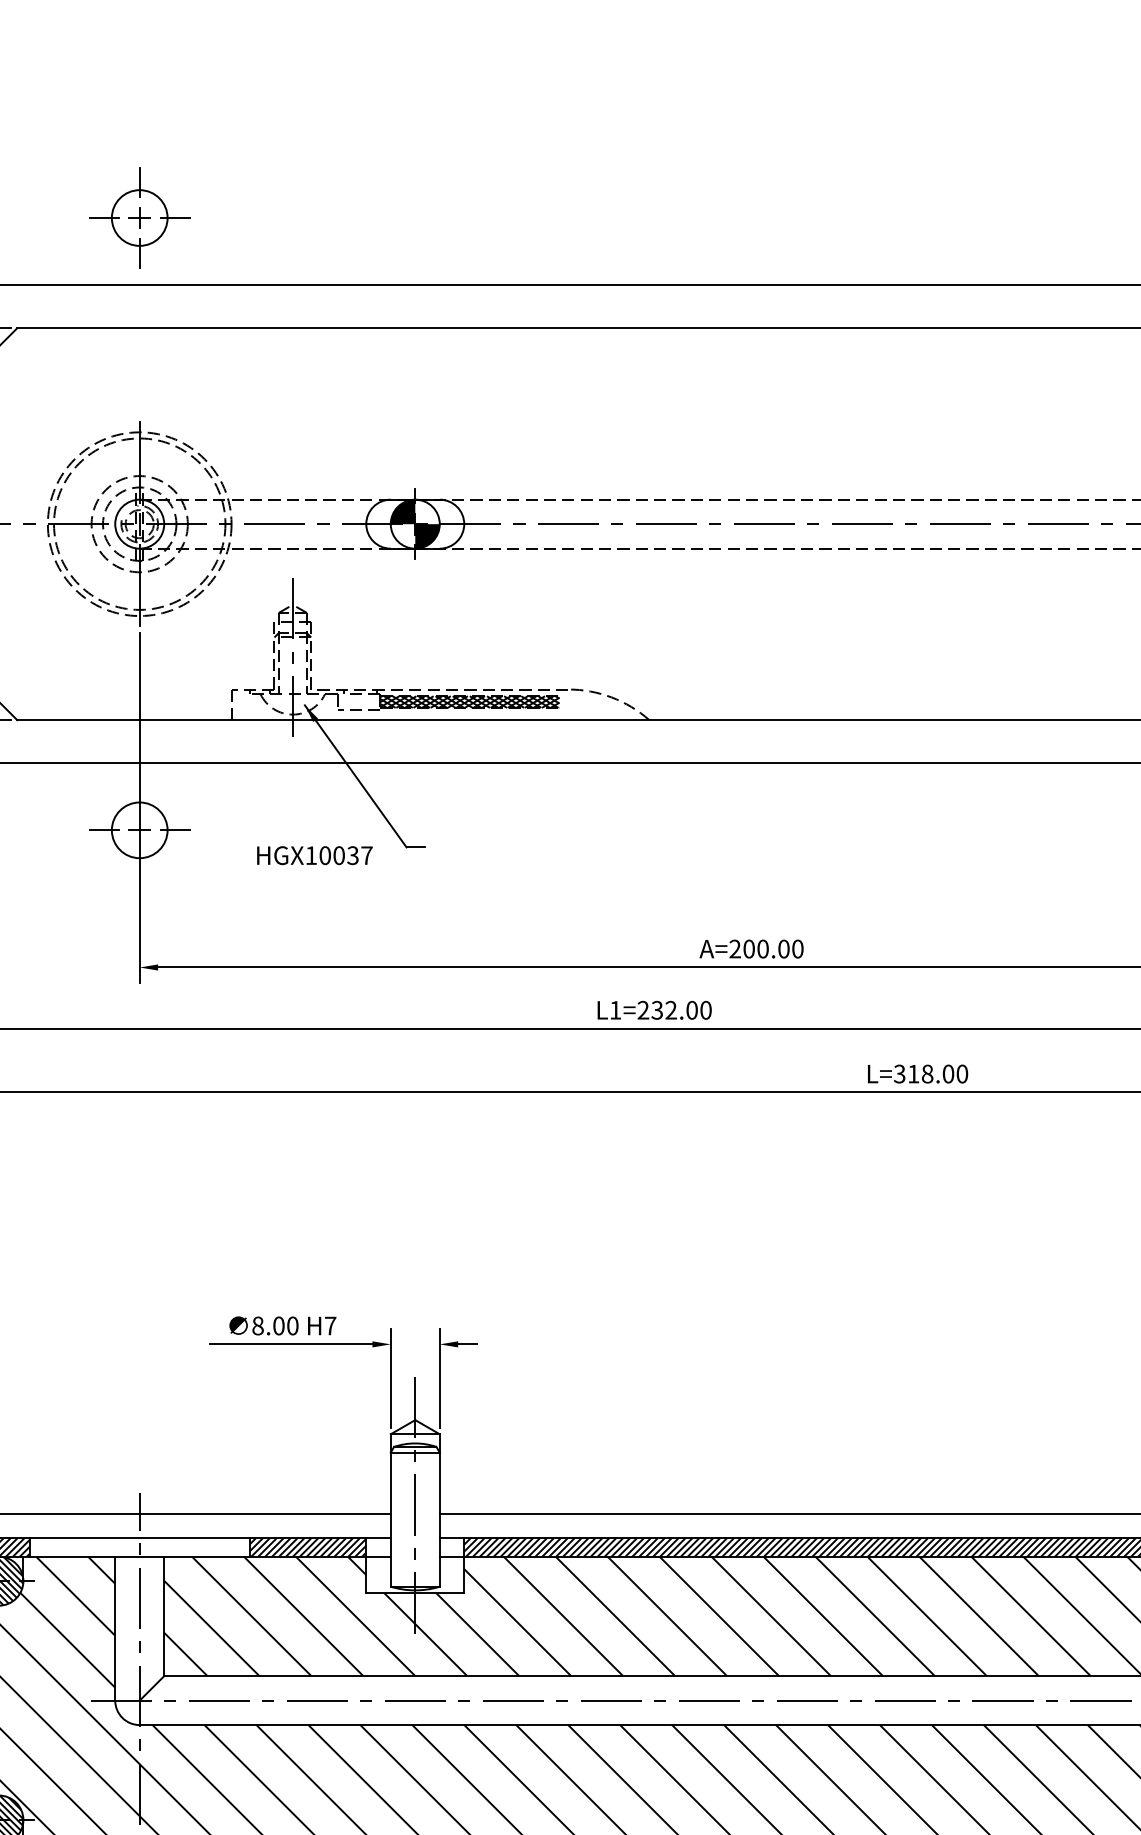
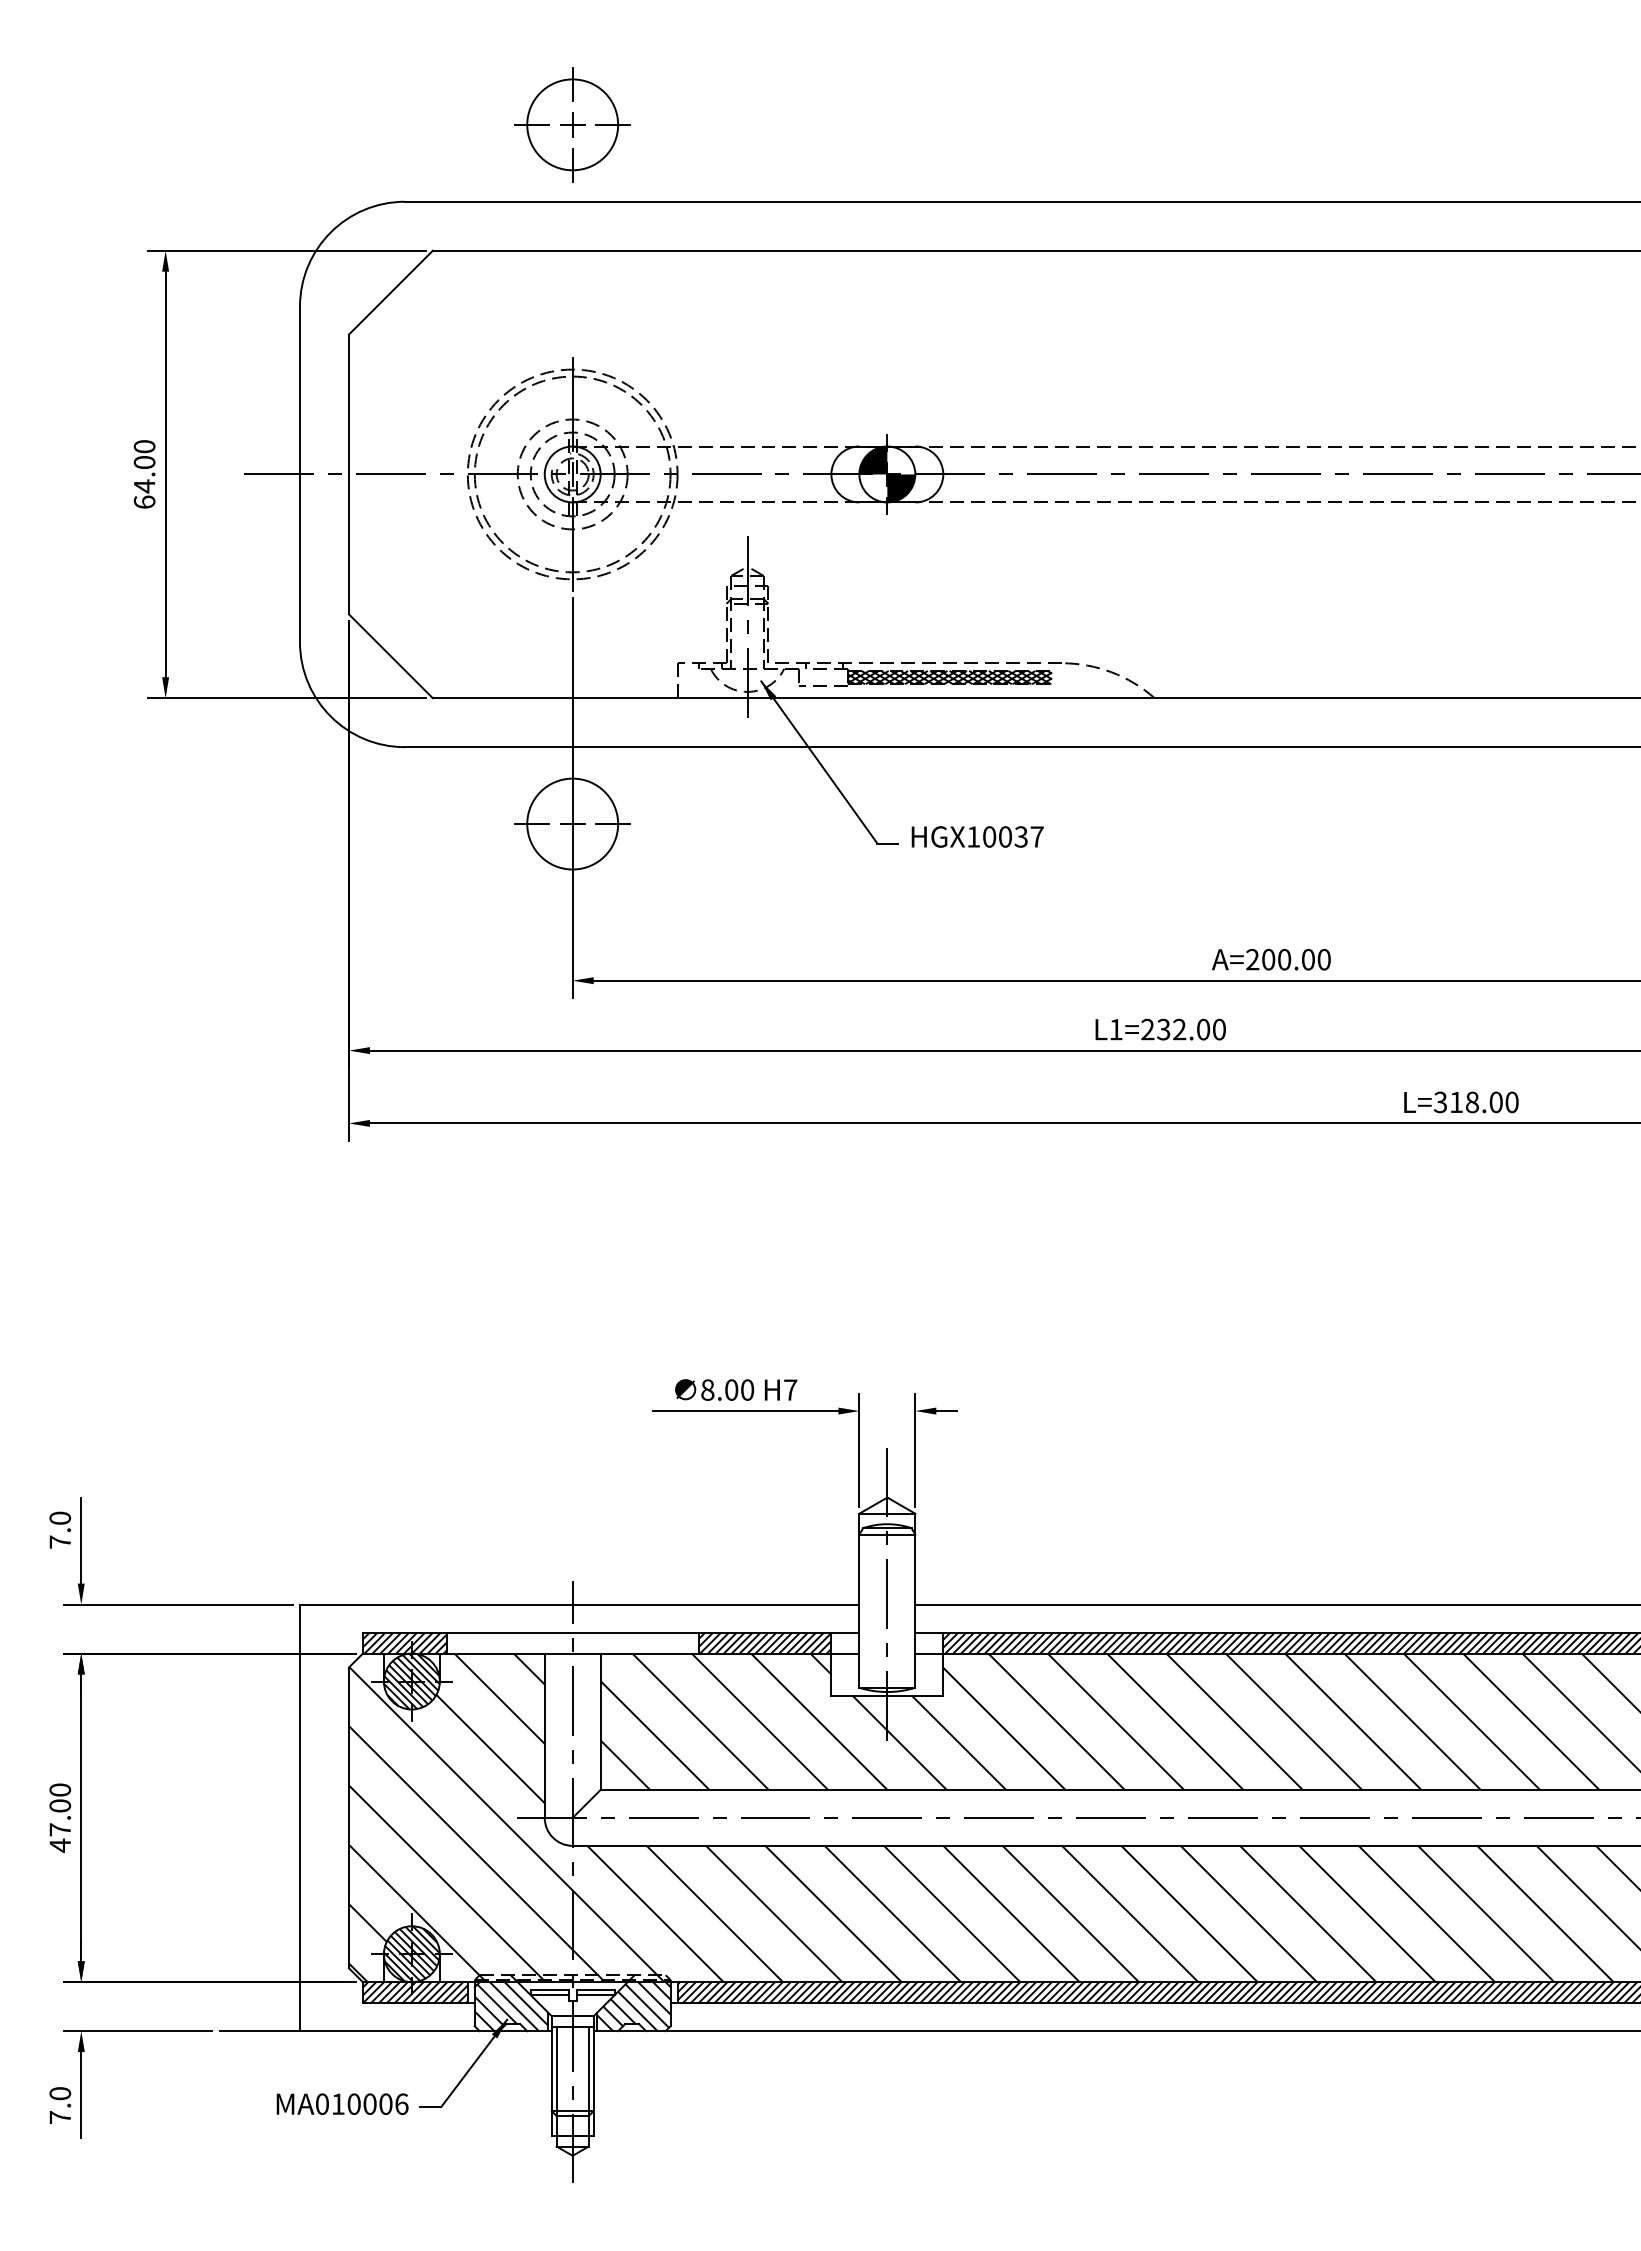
circle: (139, 217) -> (572, 124), size x1.43
circle: (139, 829) -> (572, 823), size x1.43
text: (314, 855) -> (977, 836), moved

